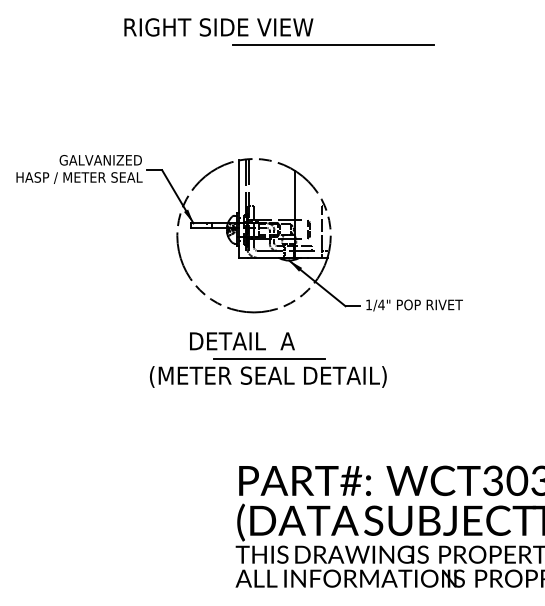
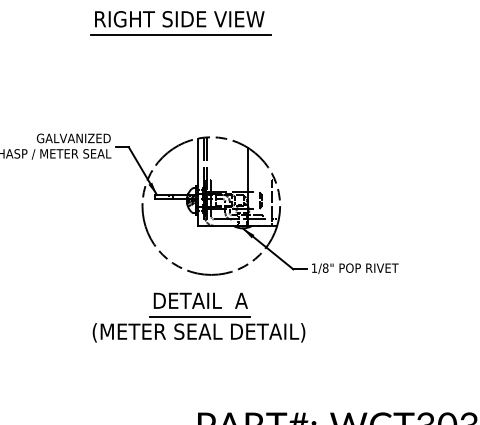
line: (333, 44) -> (181, 34), moved
text: (381, 304) -> (325, 267), 1/4" -> 1/8"
part: (268, 372) -> (199, 328), moved

